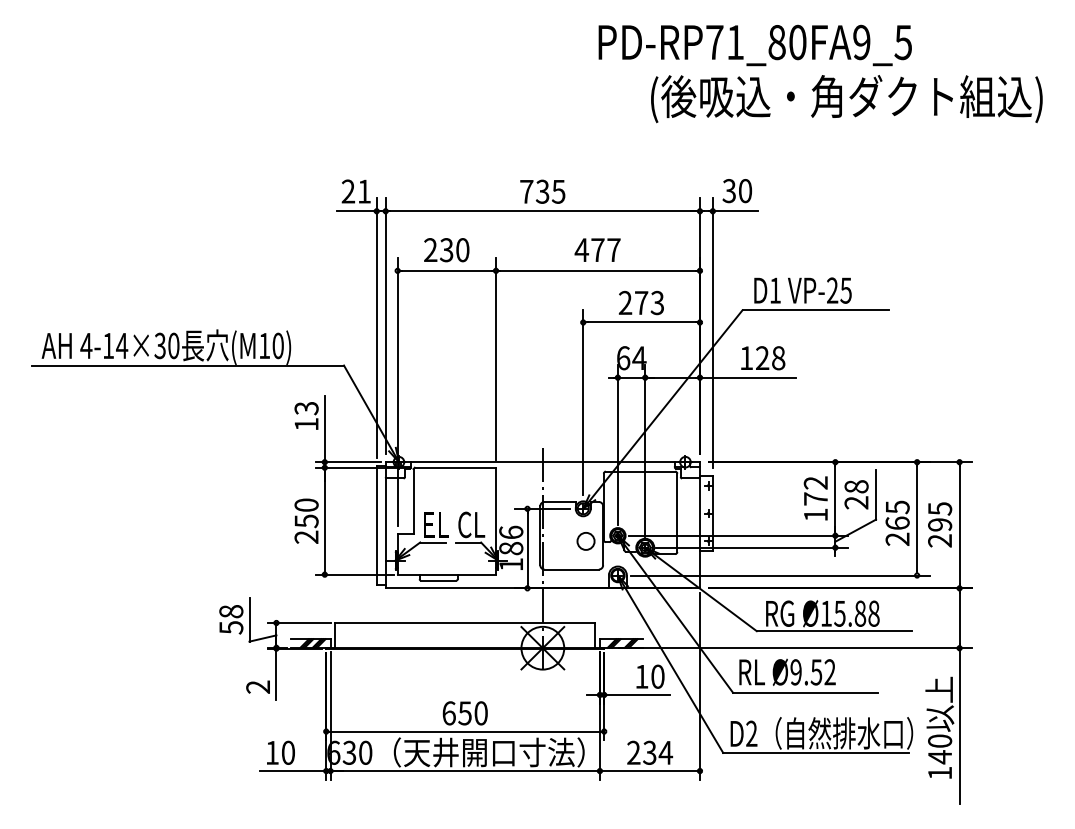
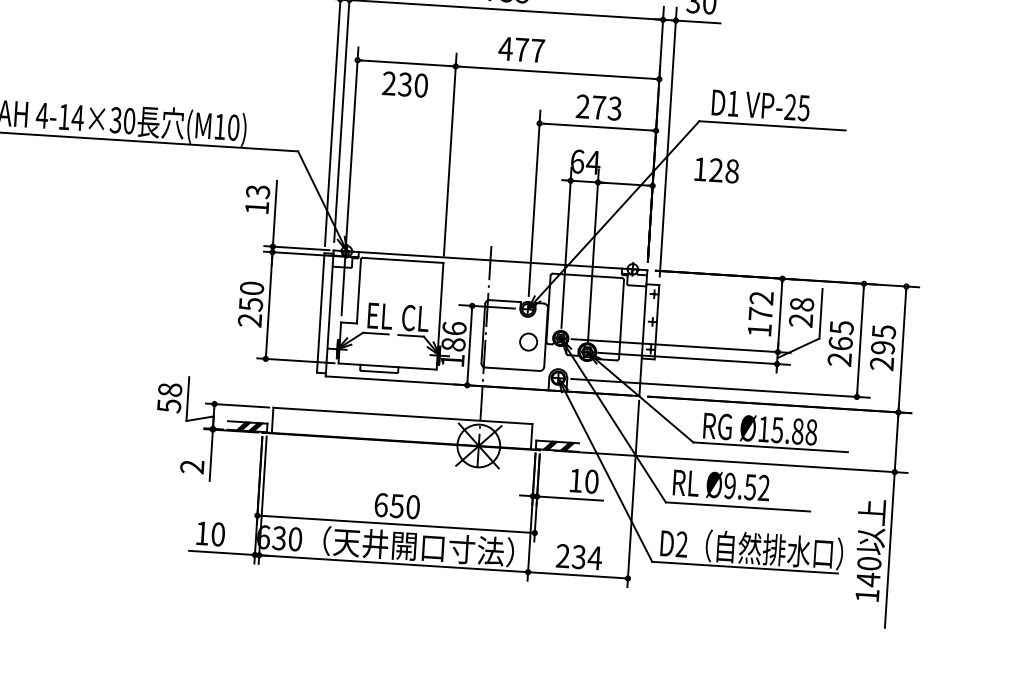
text: (597, 249) -> (521, 49), moved
text: (446, 250) -> (404, 84), moved
line: (747, 377) -> (700, 188), removed

